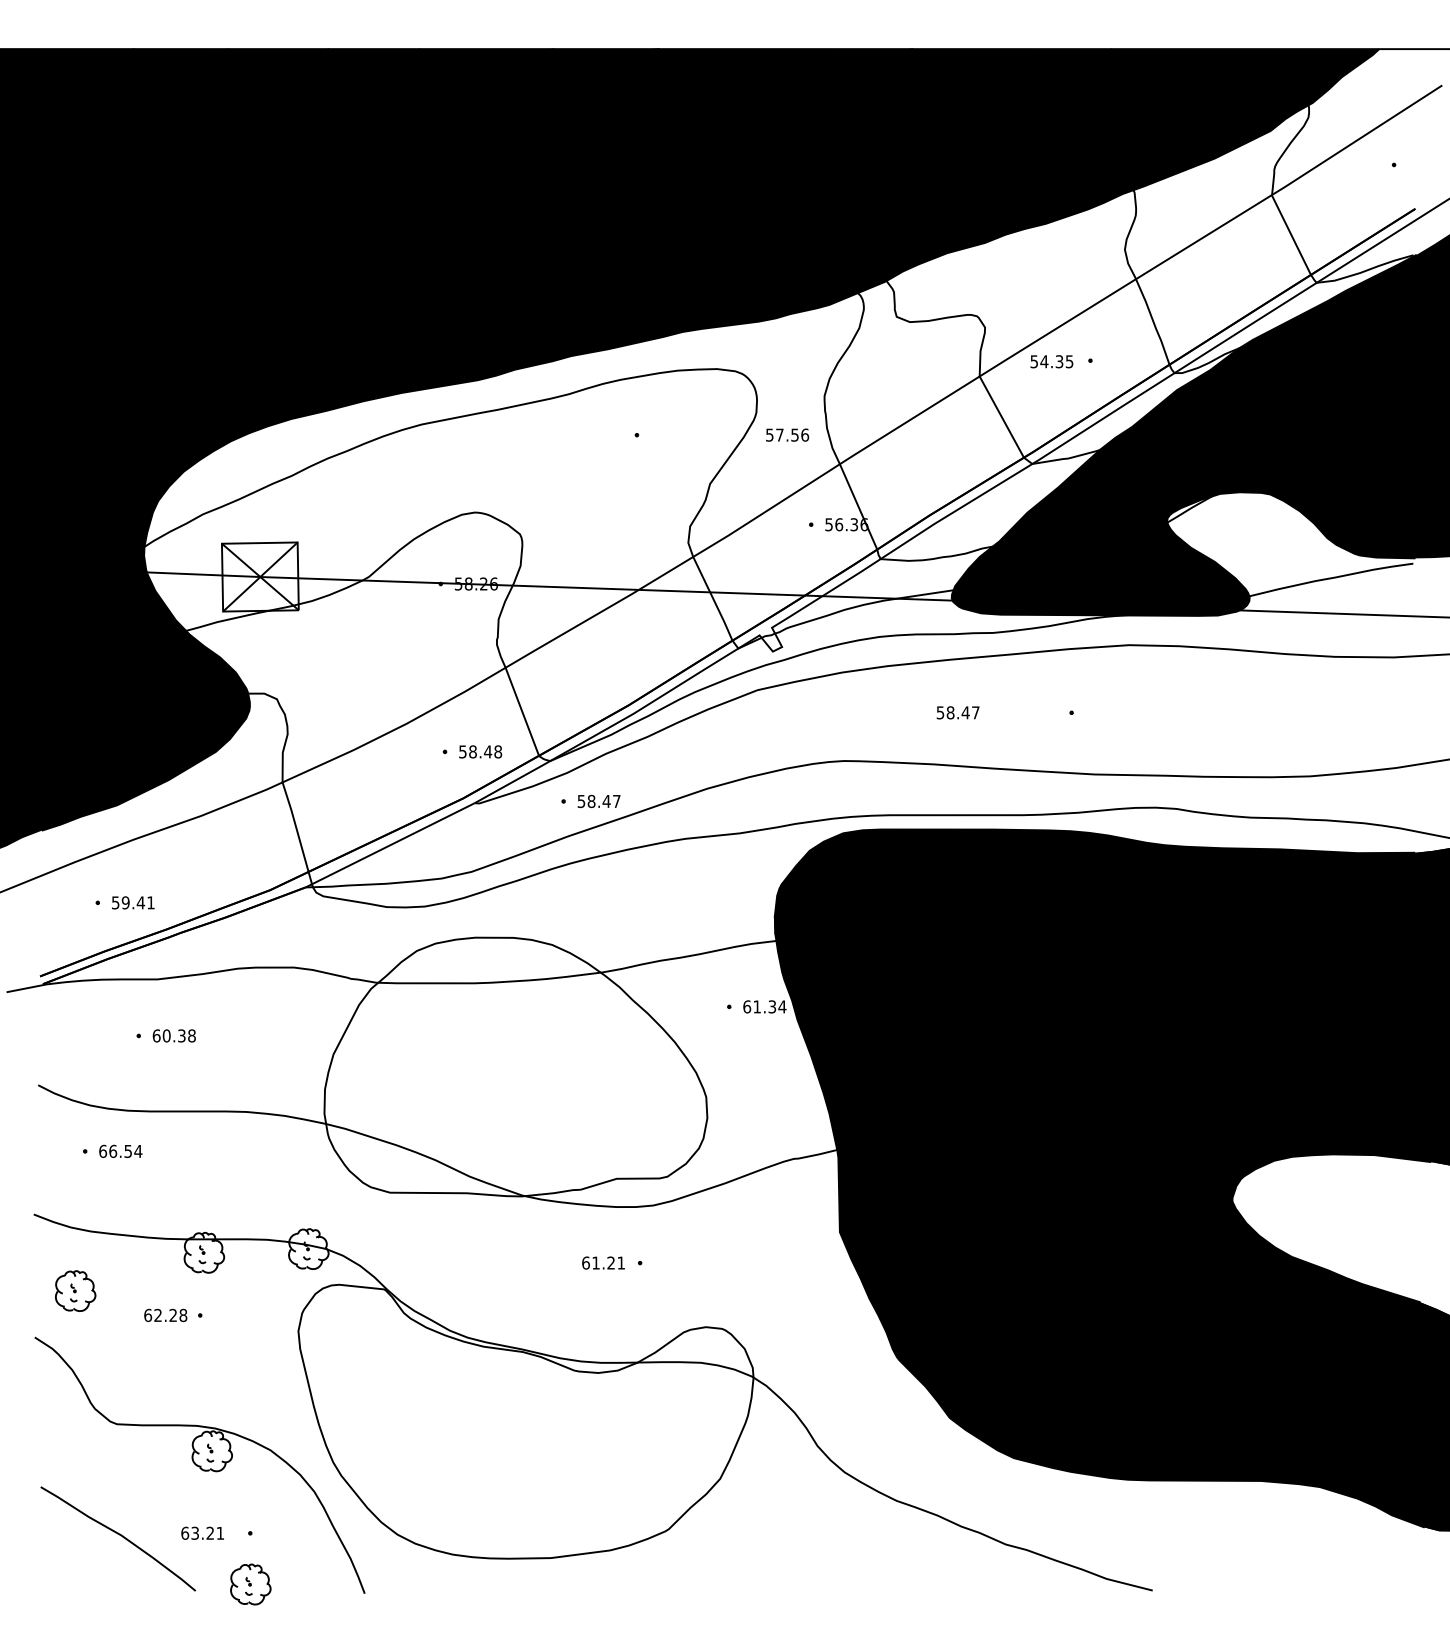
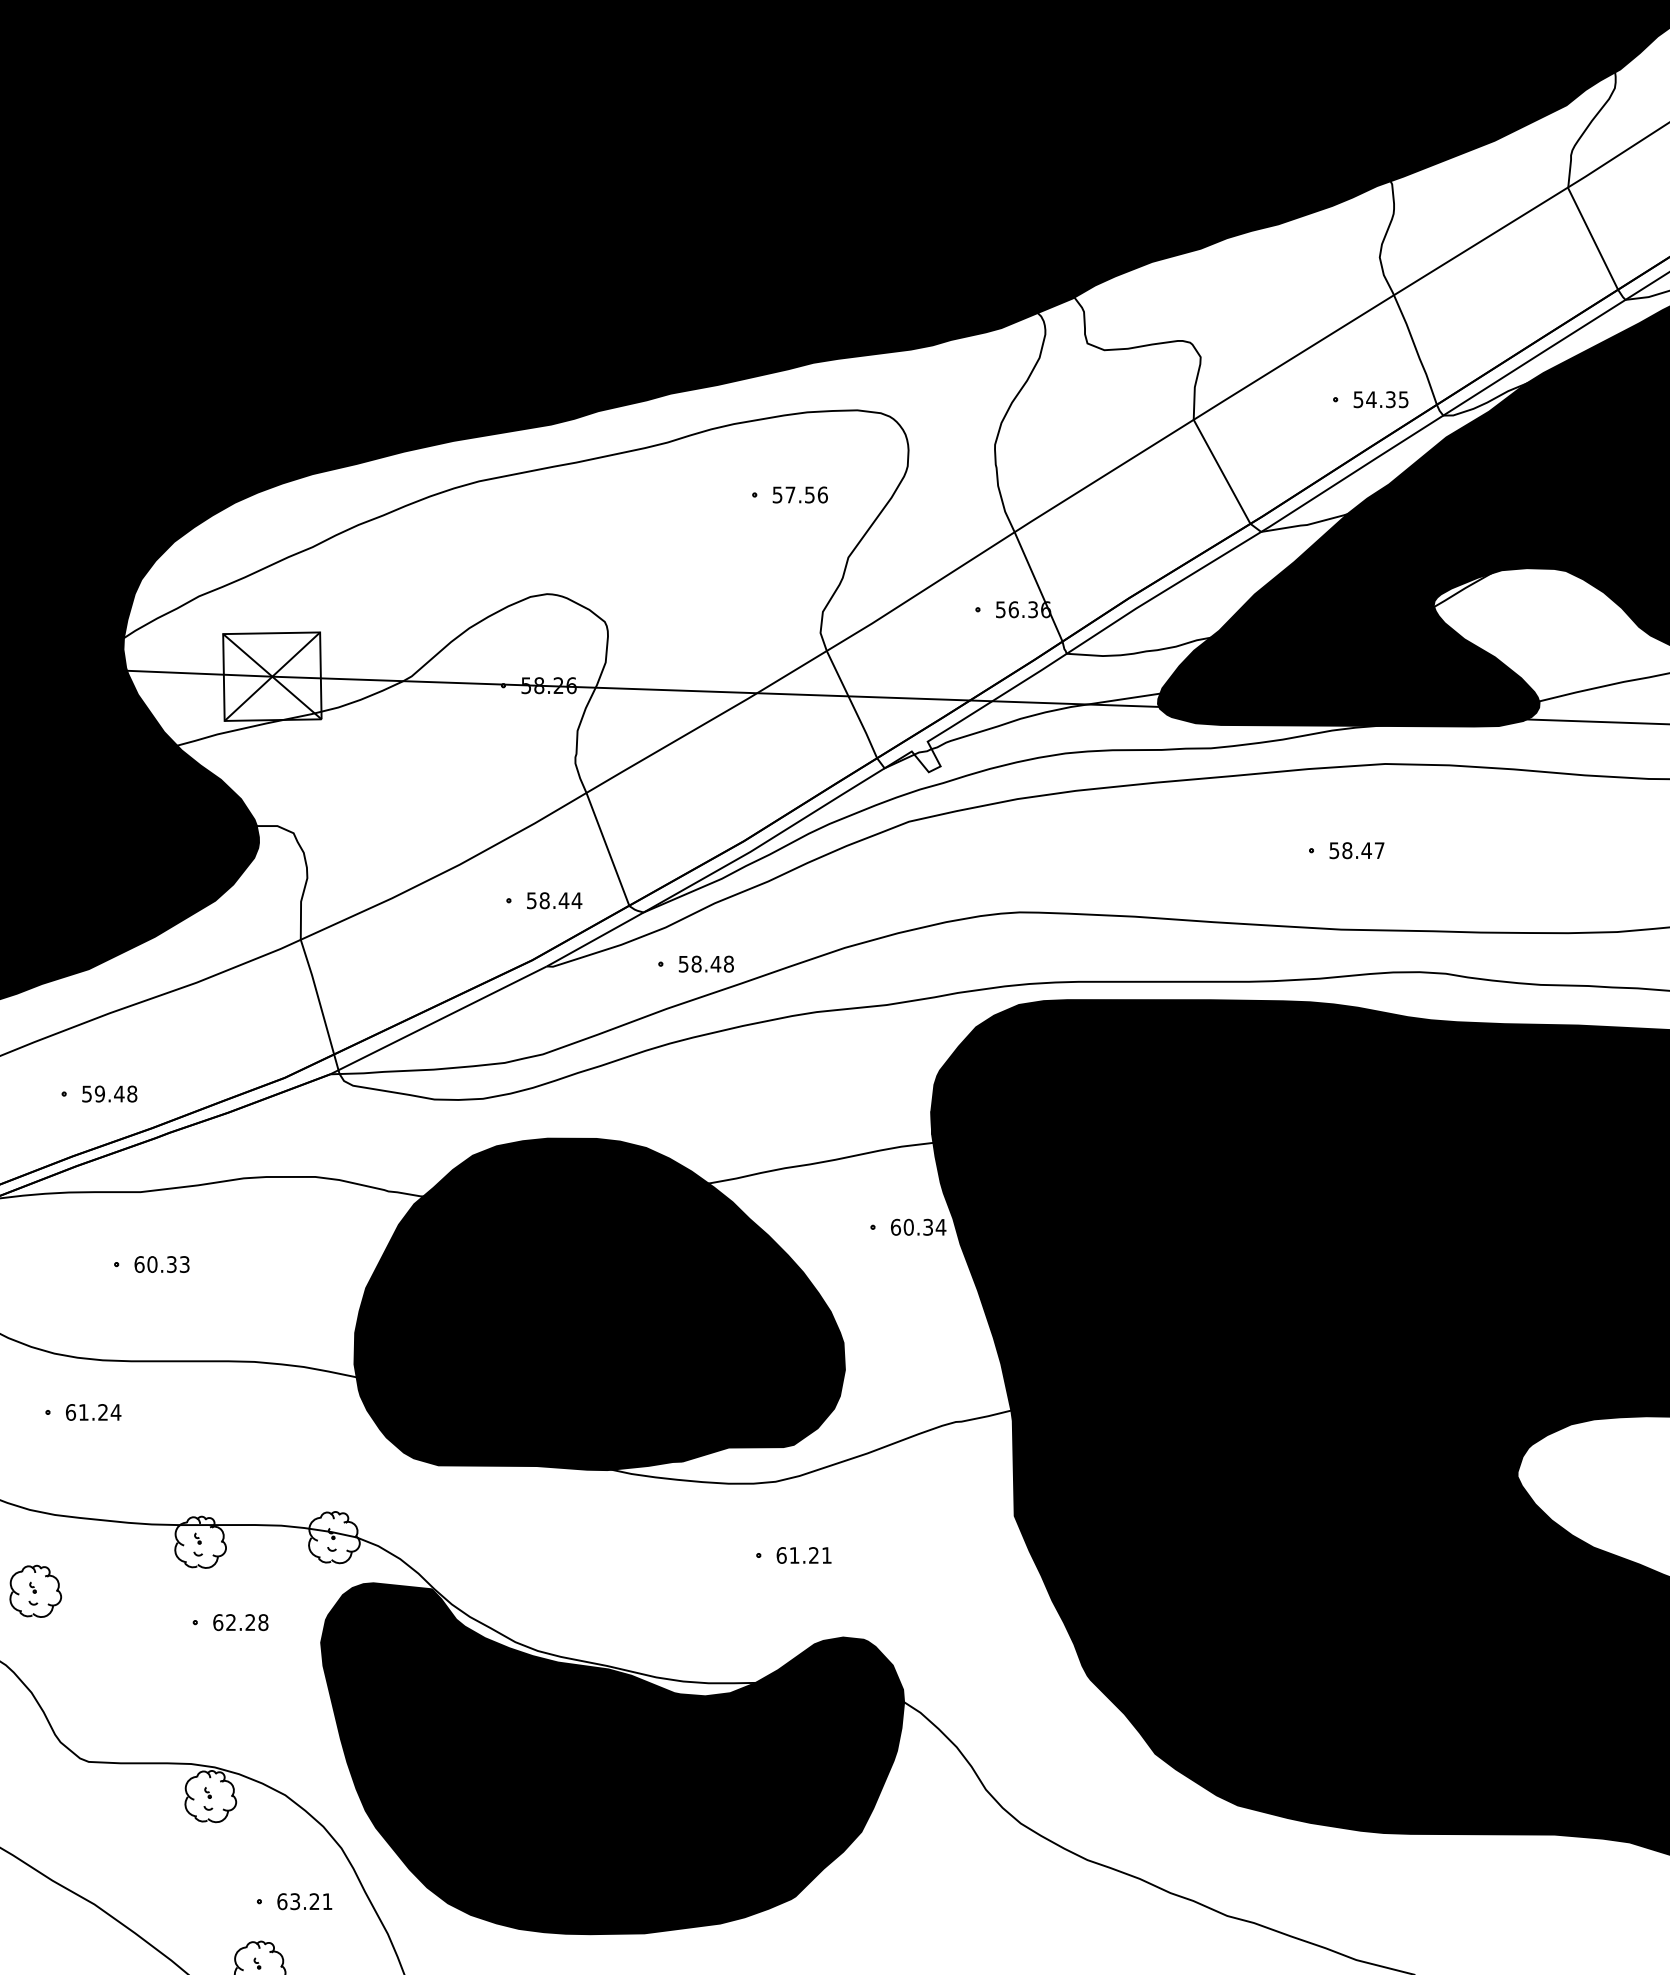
text: (1051, 361) -> (1380, 399), moved
text: (787, 434) -> (800, 494), moved
text: (957, 712) -> (1356, 850), moved
text: (498, 751) -> (577, 900), 58.48 -> 58.44
text: (616, 801) -> (728, 964), 58.47 -> 58.48
text: (150, 902) -> (131, 1093), 59.41 -> 59.48
text: (757, 1006) -> (909, 1226), 61.34 -> 60.34
text: (191, 1035) -> (184, 1263), 60.38 -> 60.33
fill: (515, 1066) -> (599, 1303), added
text: (120, 1151) -> (93, 1412), 66.54 -> 61.24
text: (603, 1262) -> (804, 1554), moved
text: (165, 1315) -> (240, 1622), moved
fill: (525, 1421) -> (611, 1758), added
text: (202, 1532) -> (304, 1900), moved

